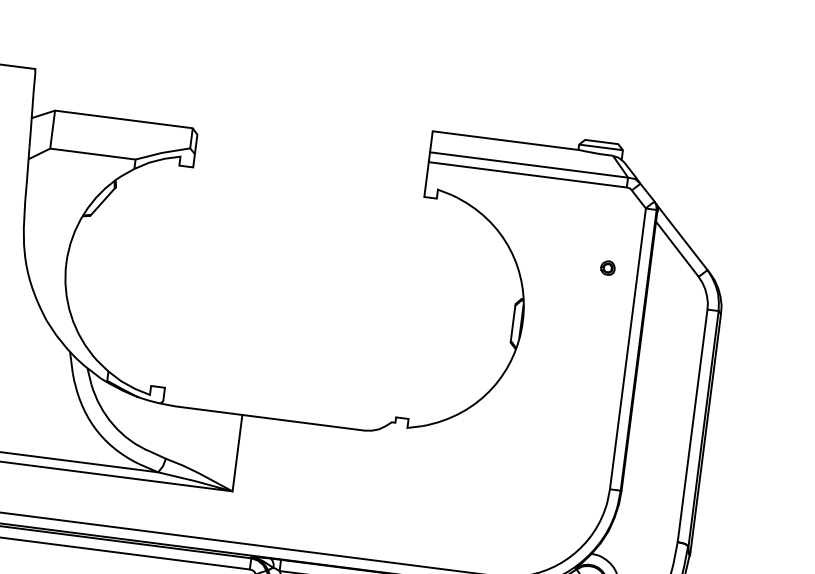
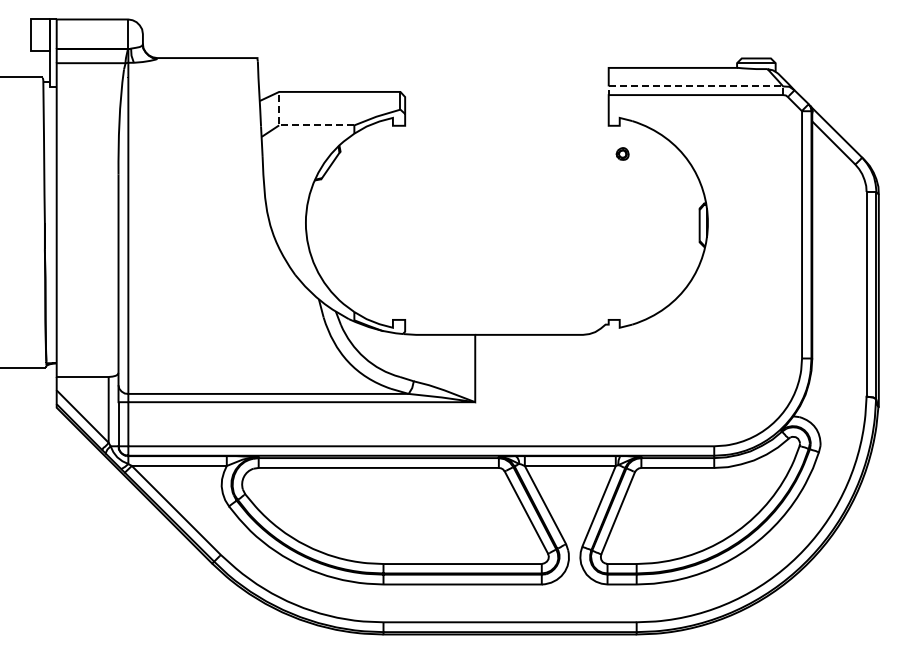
line: (72, 151) -> (298, 125), solid -> dashed
line: (528, 165) -> (695, 86), solid -> dashed
part: (607, 267) -> (622, 153), moved

